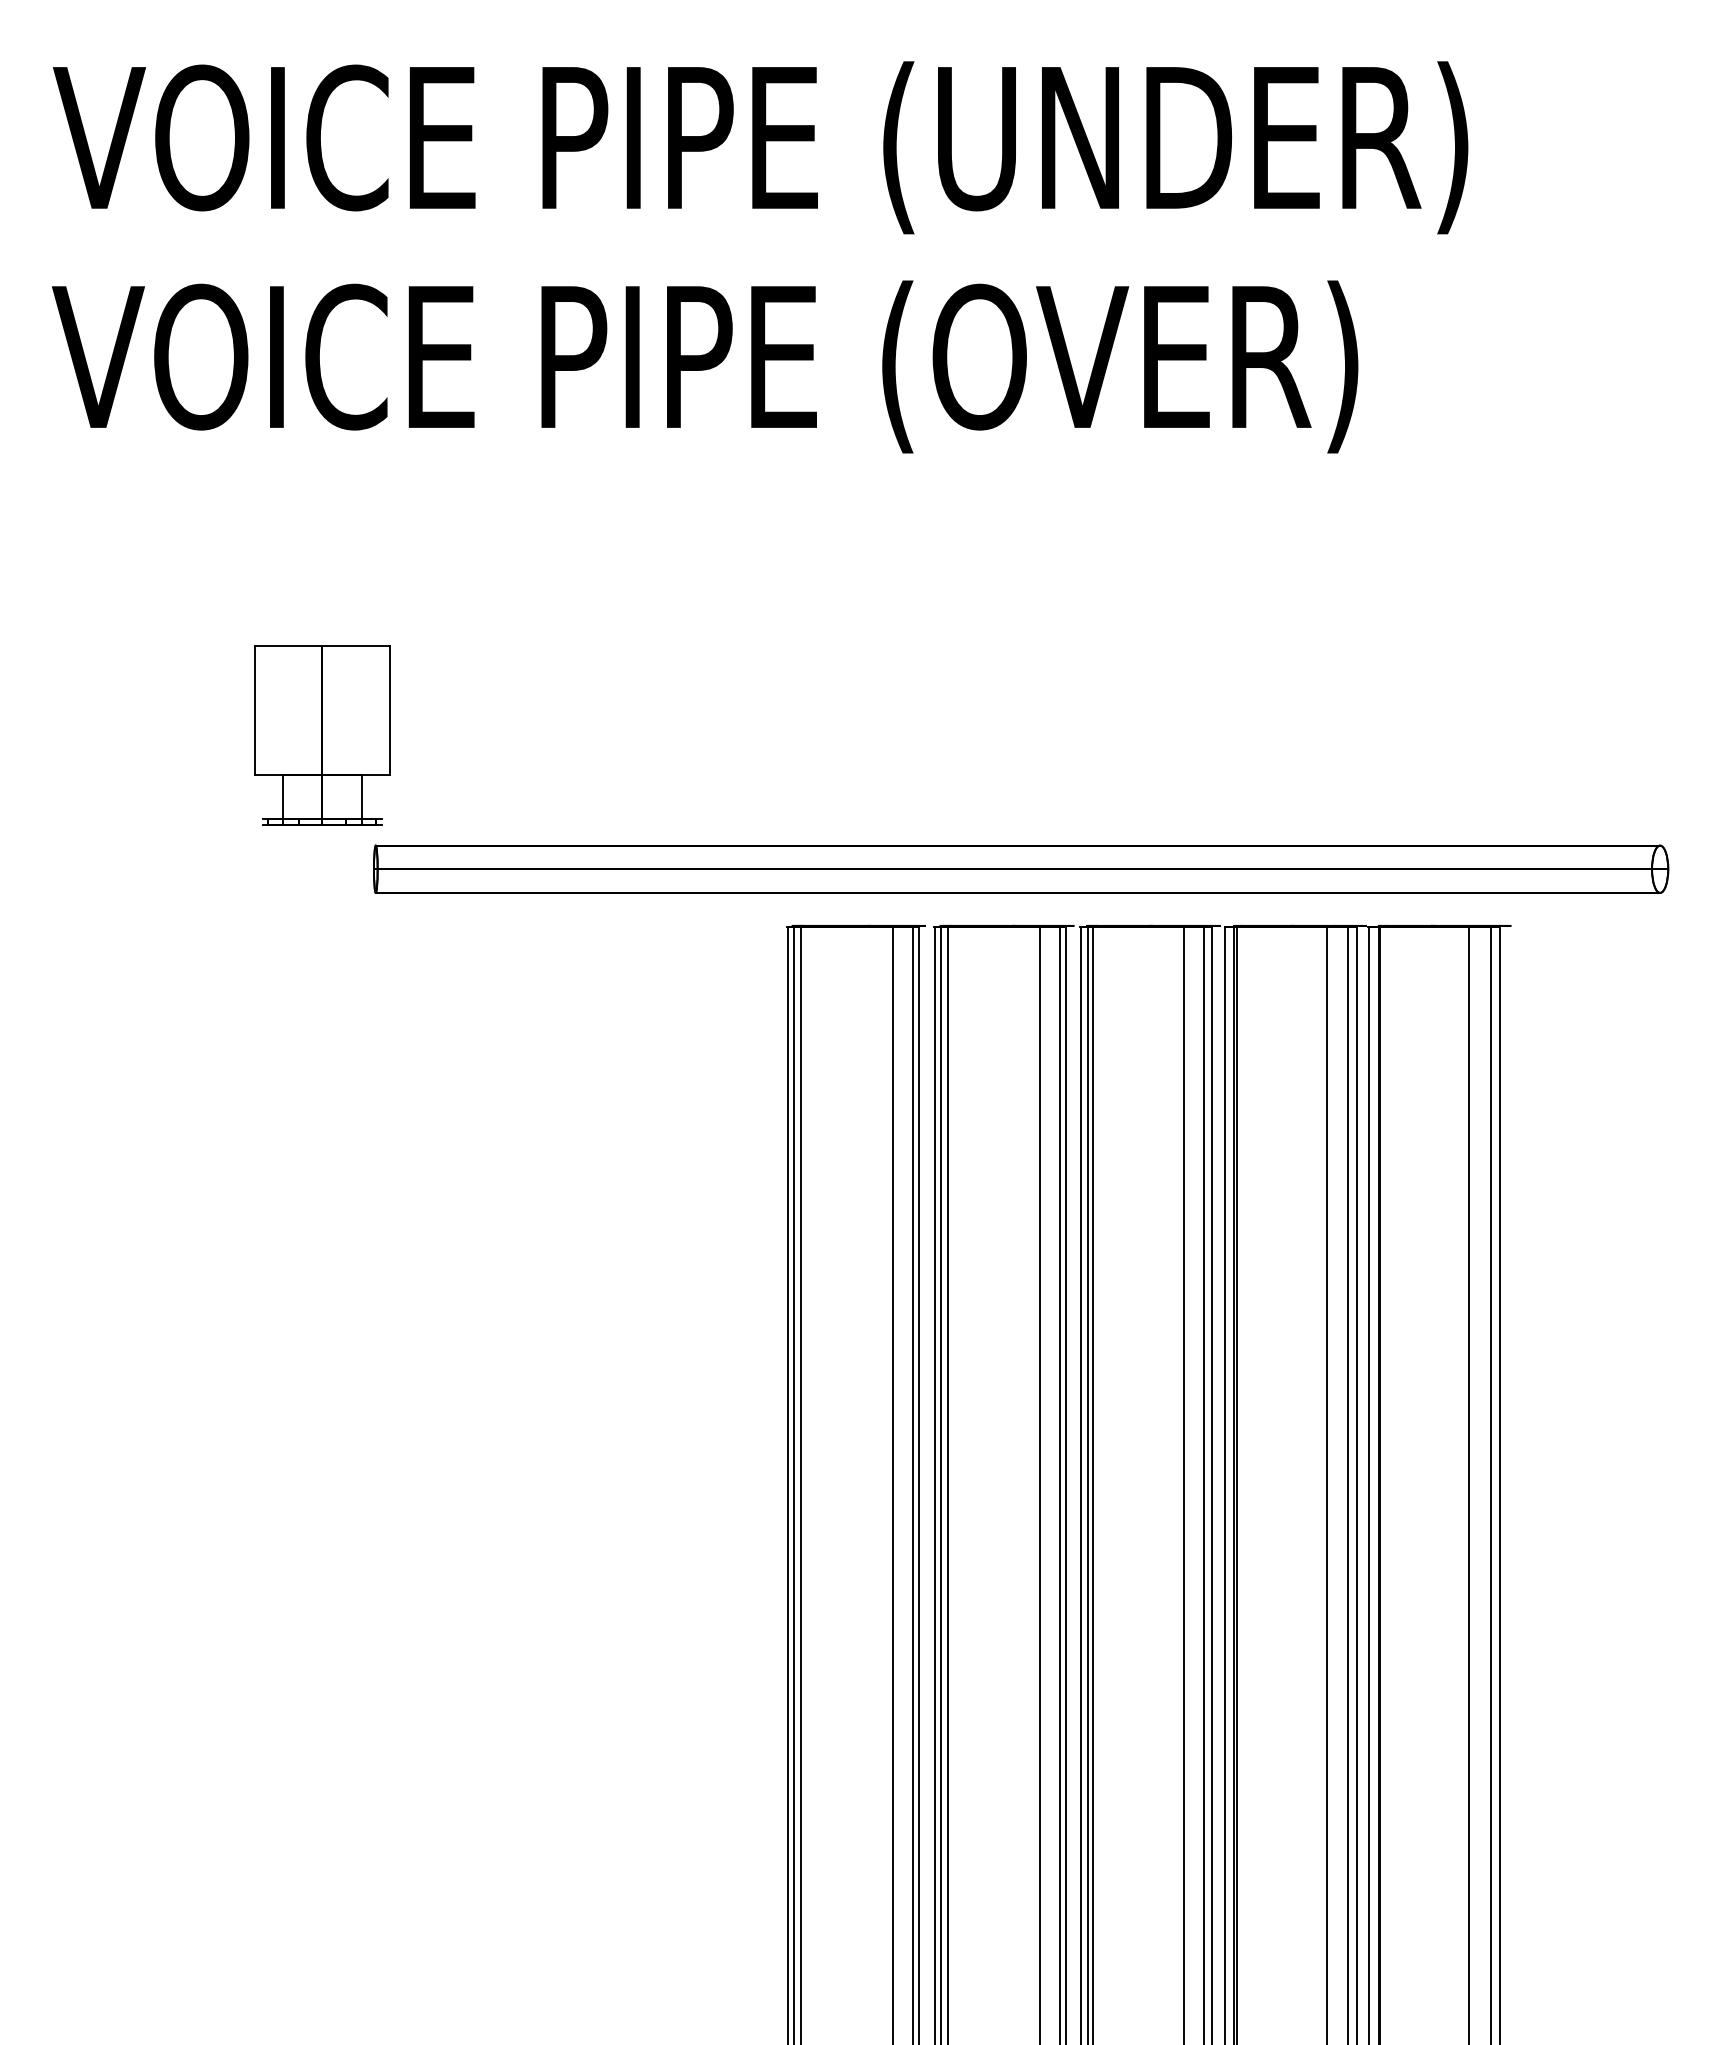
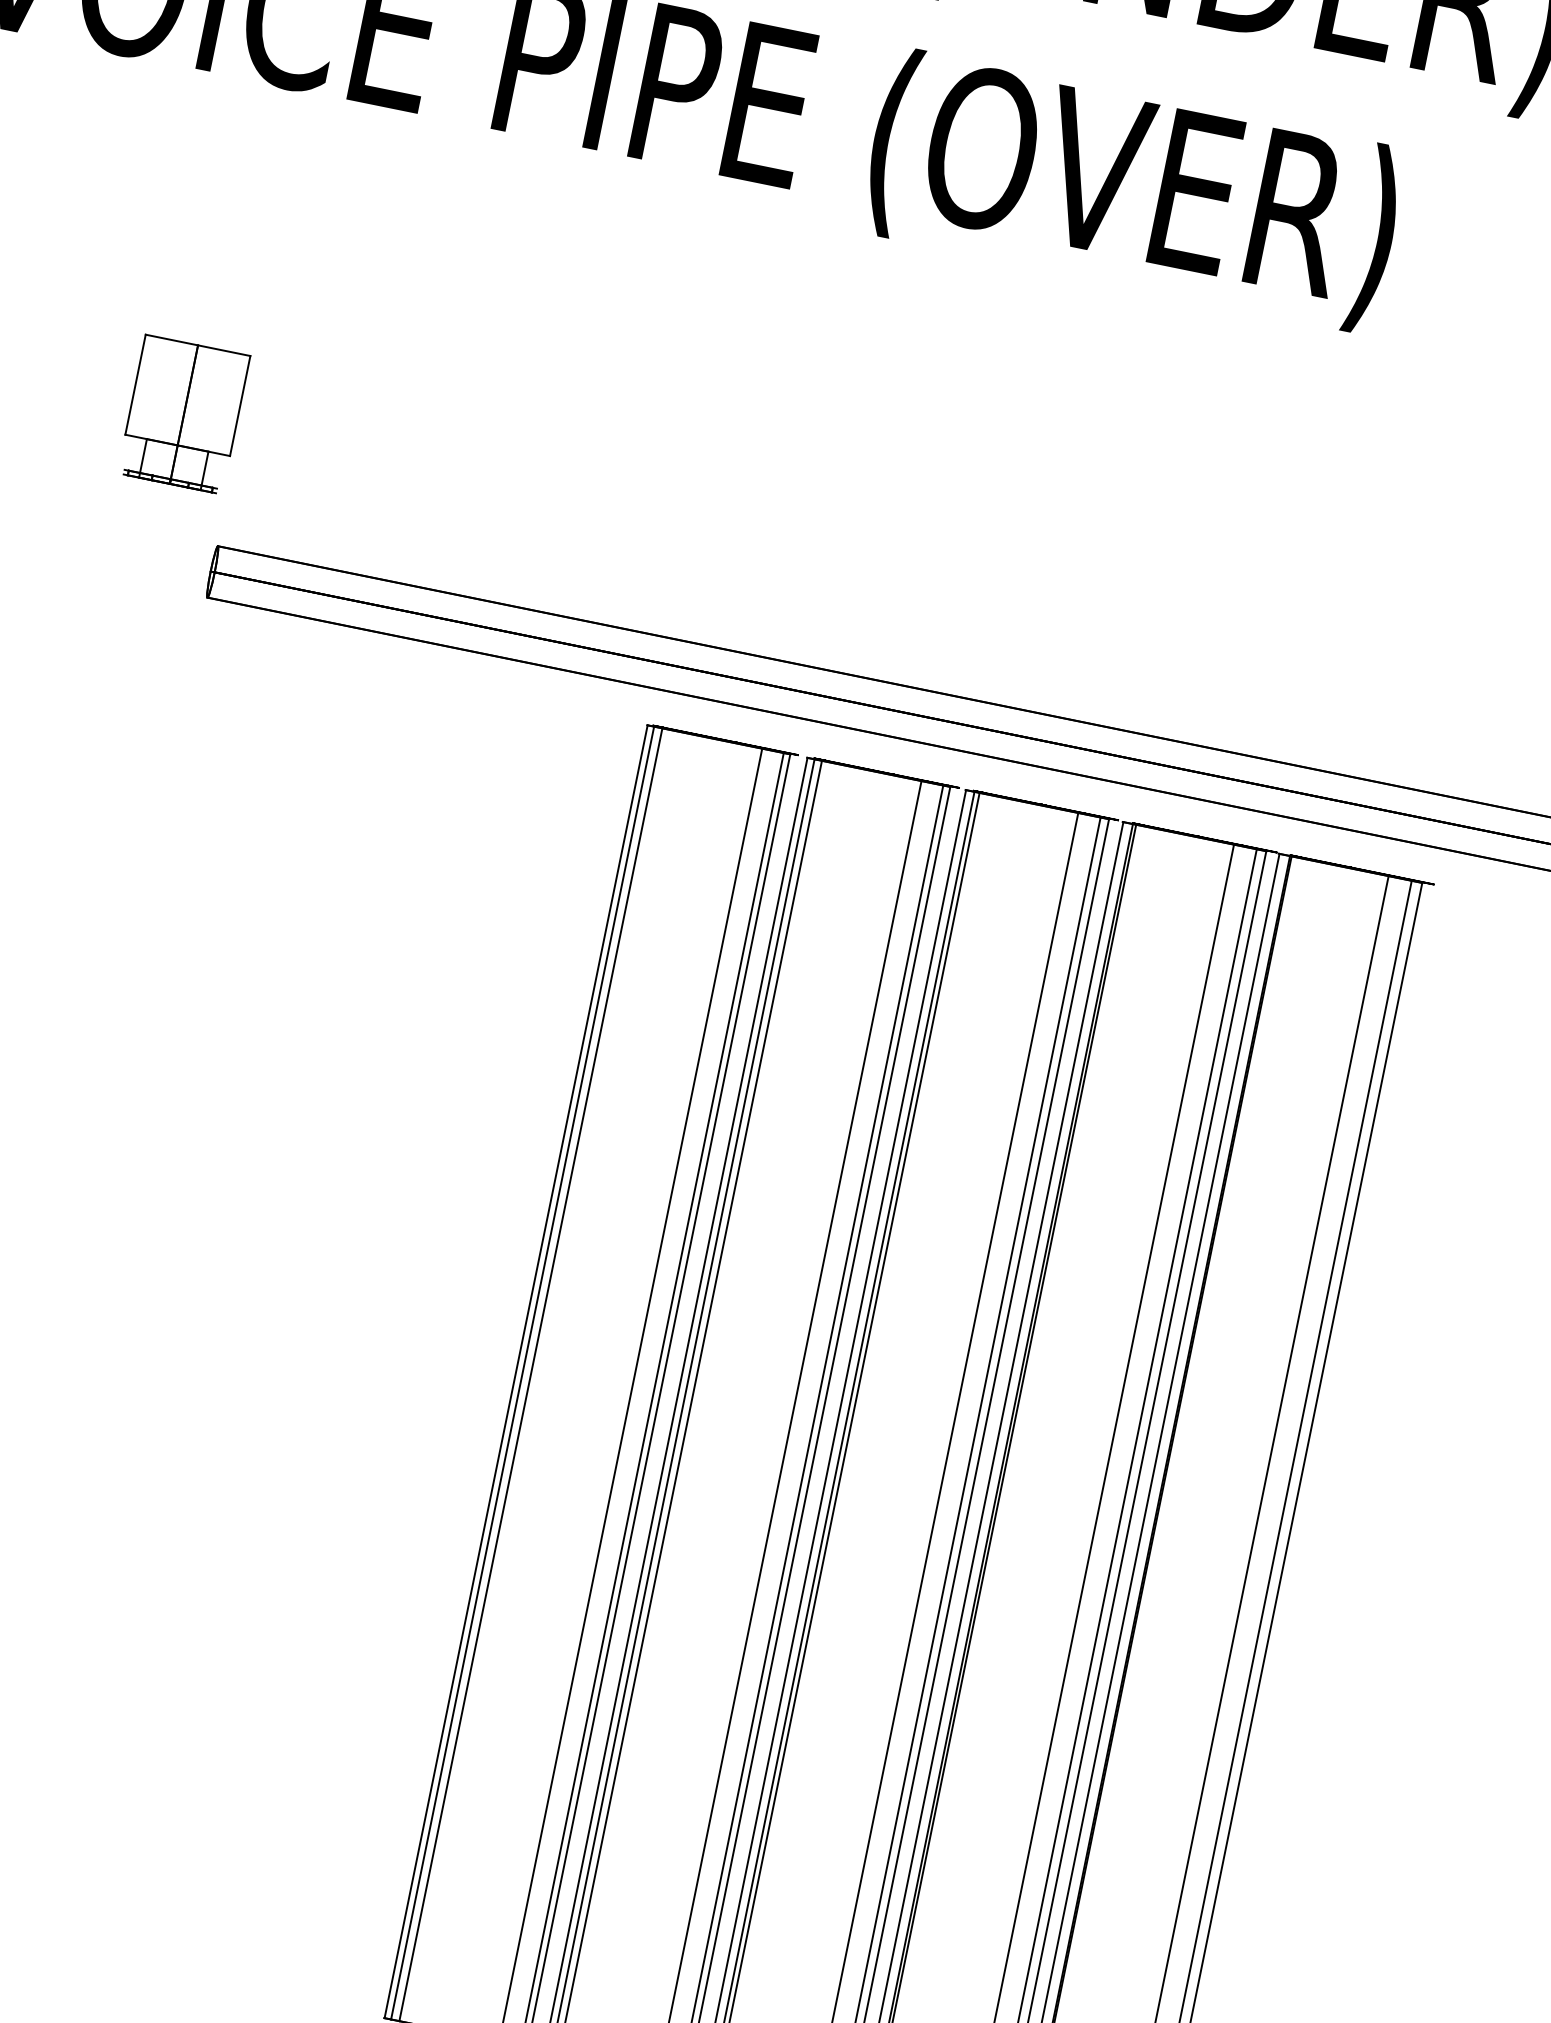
part: (321, 735) -> (183, 414), size x0.71

